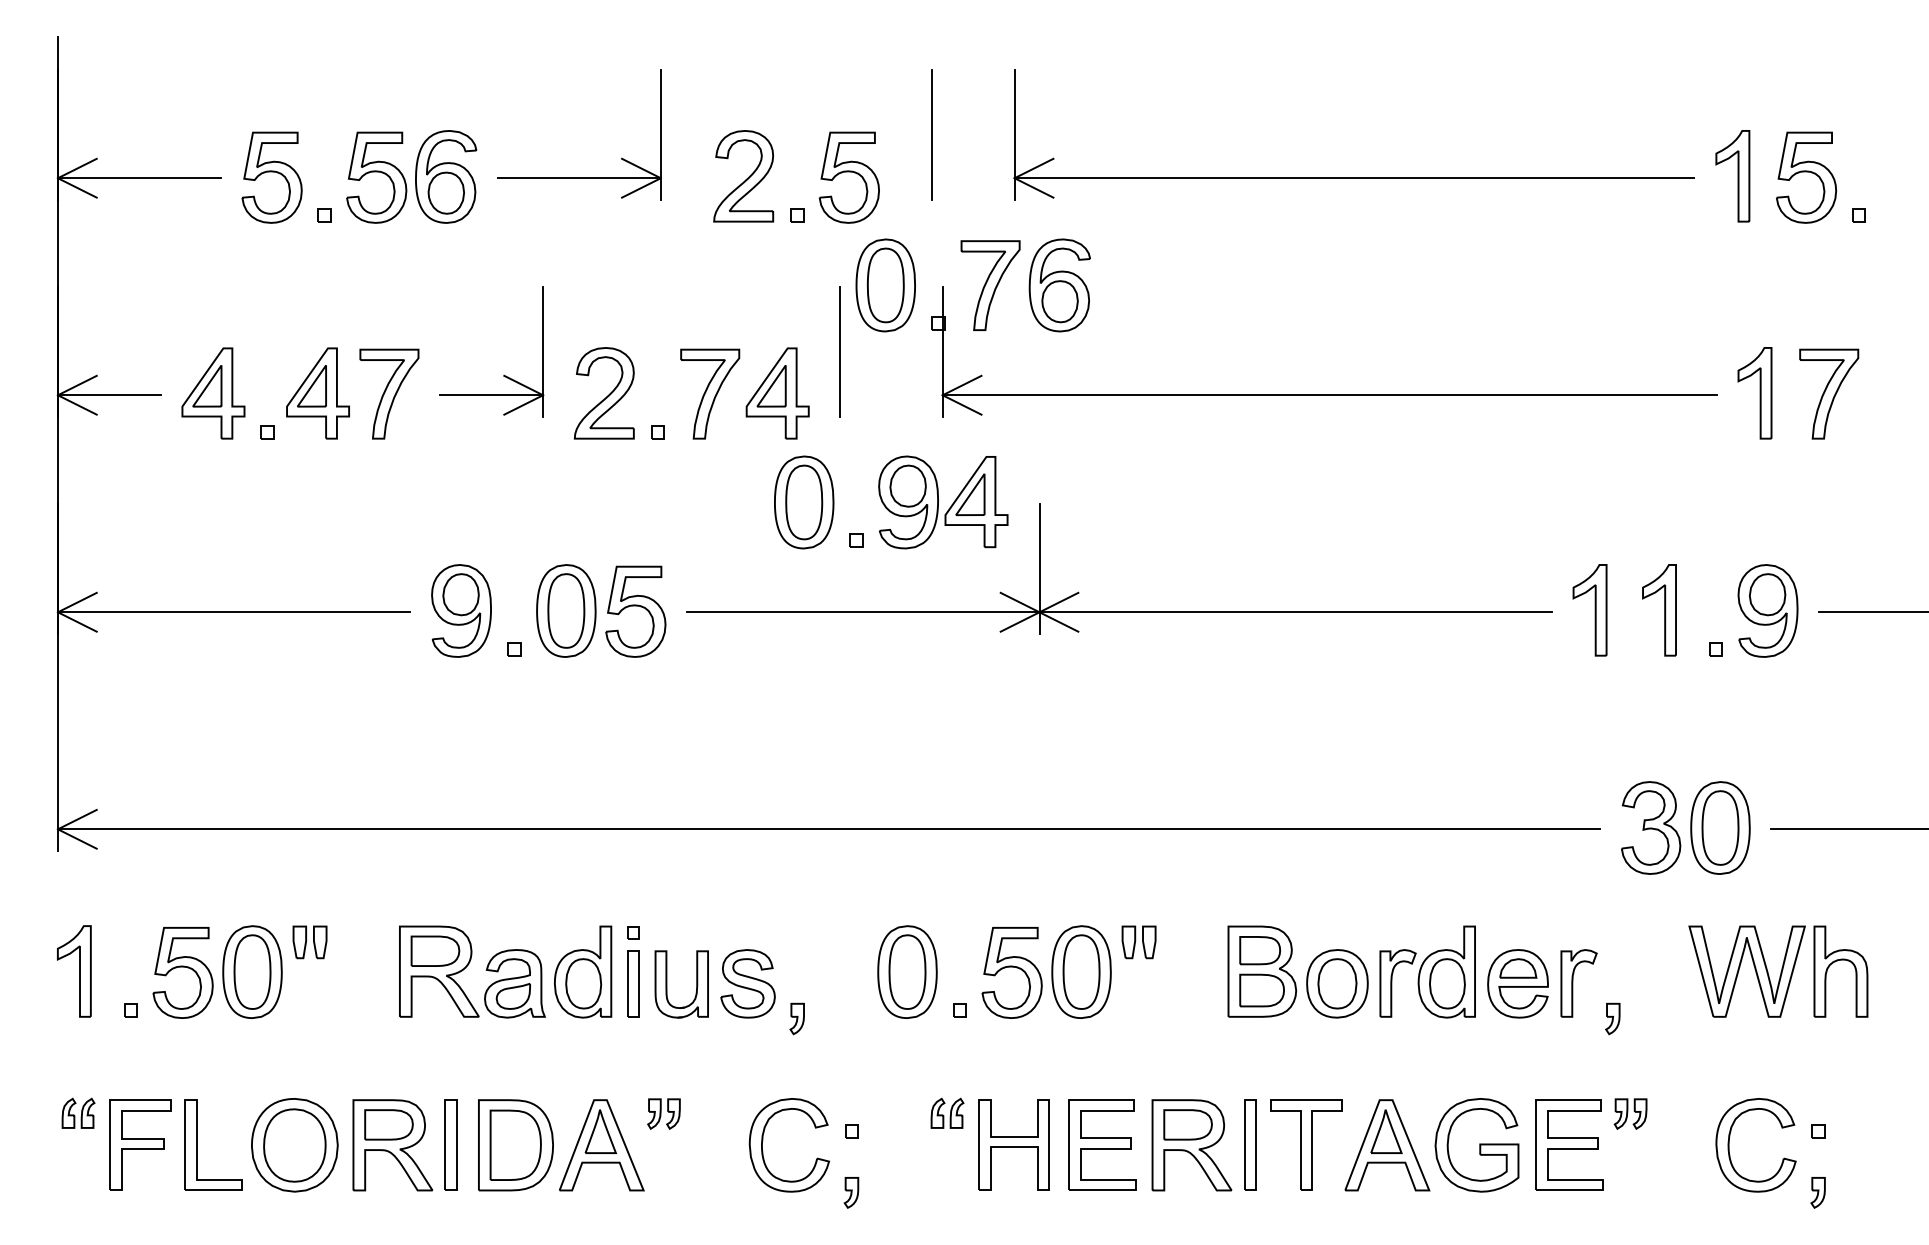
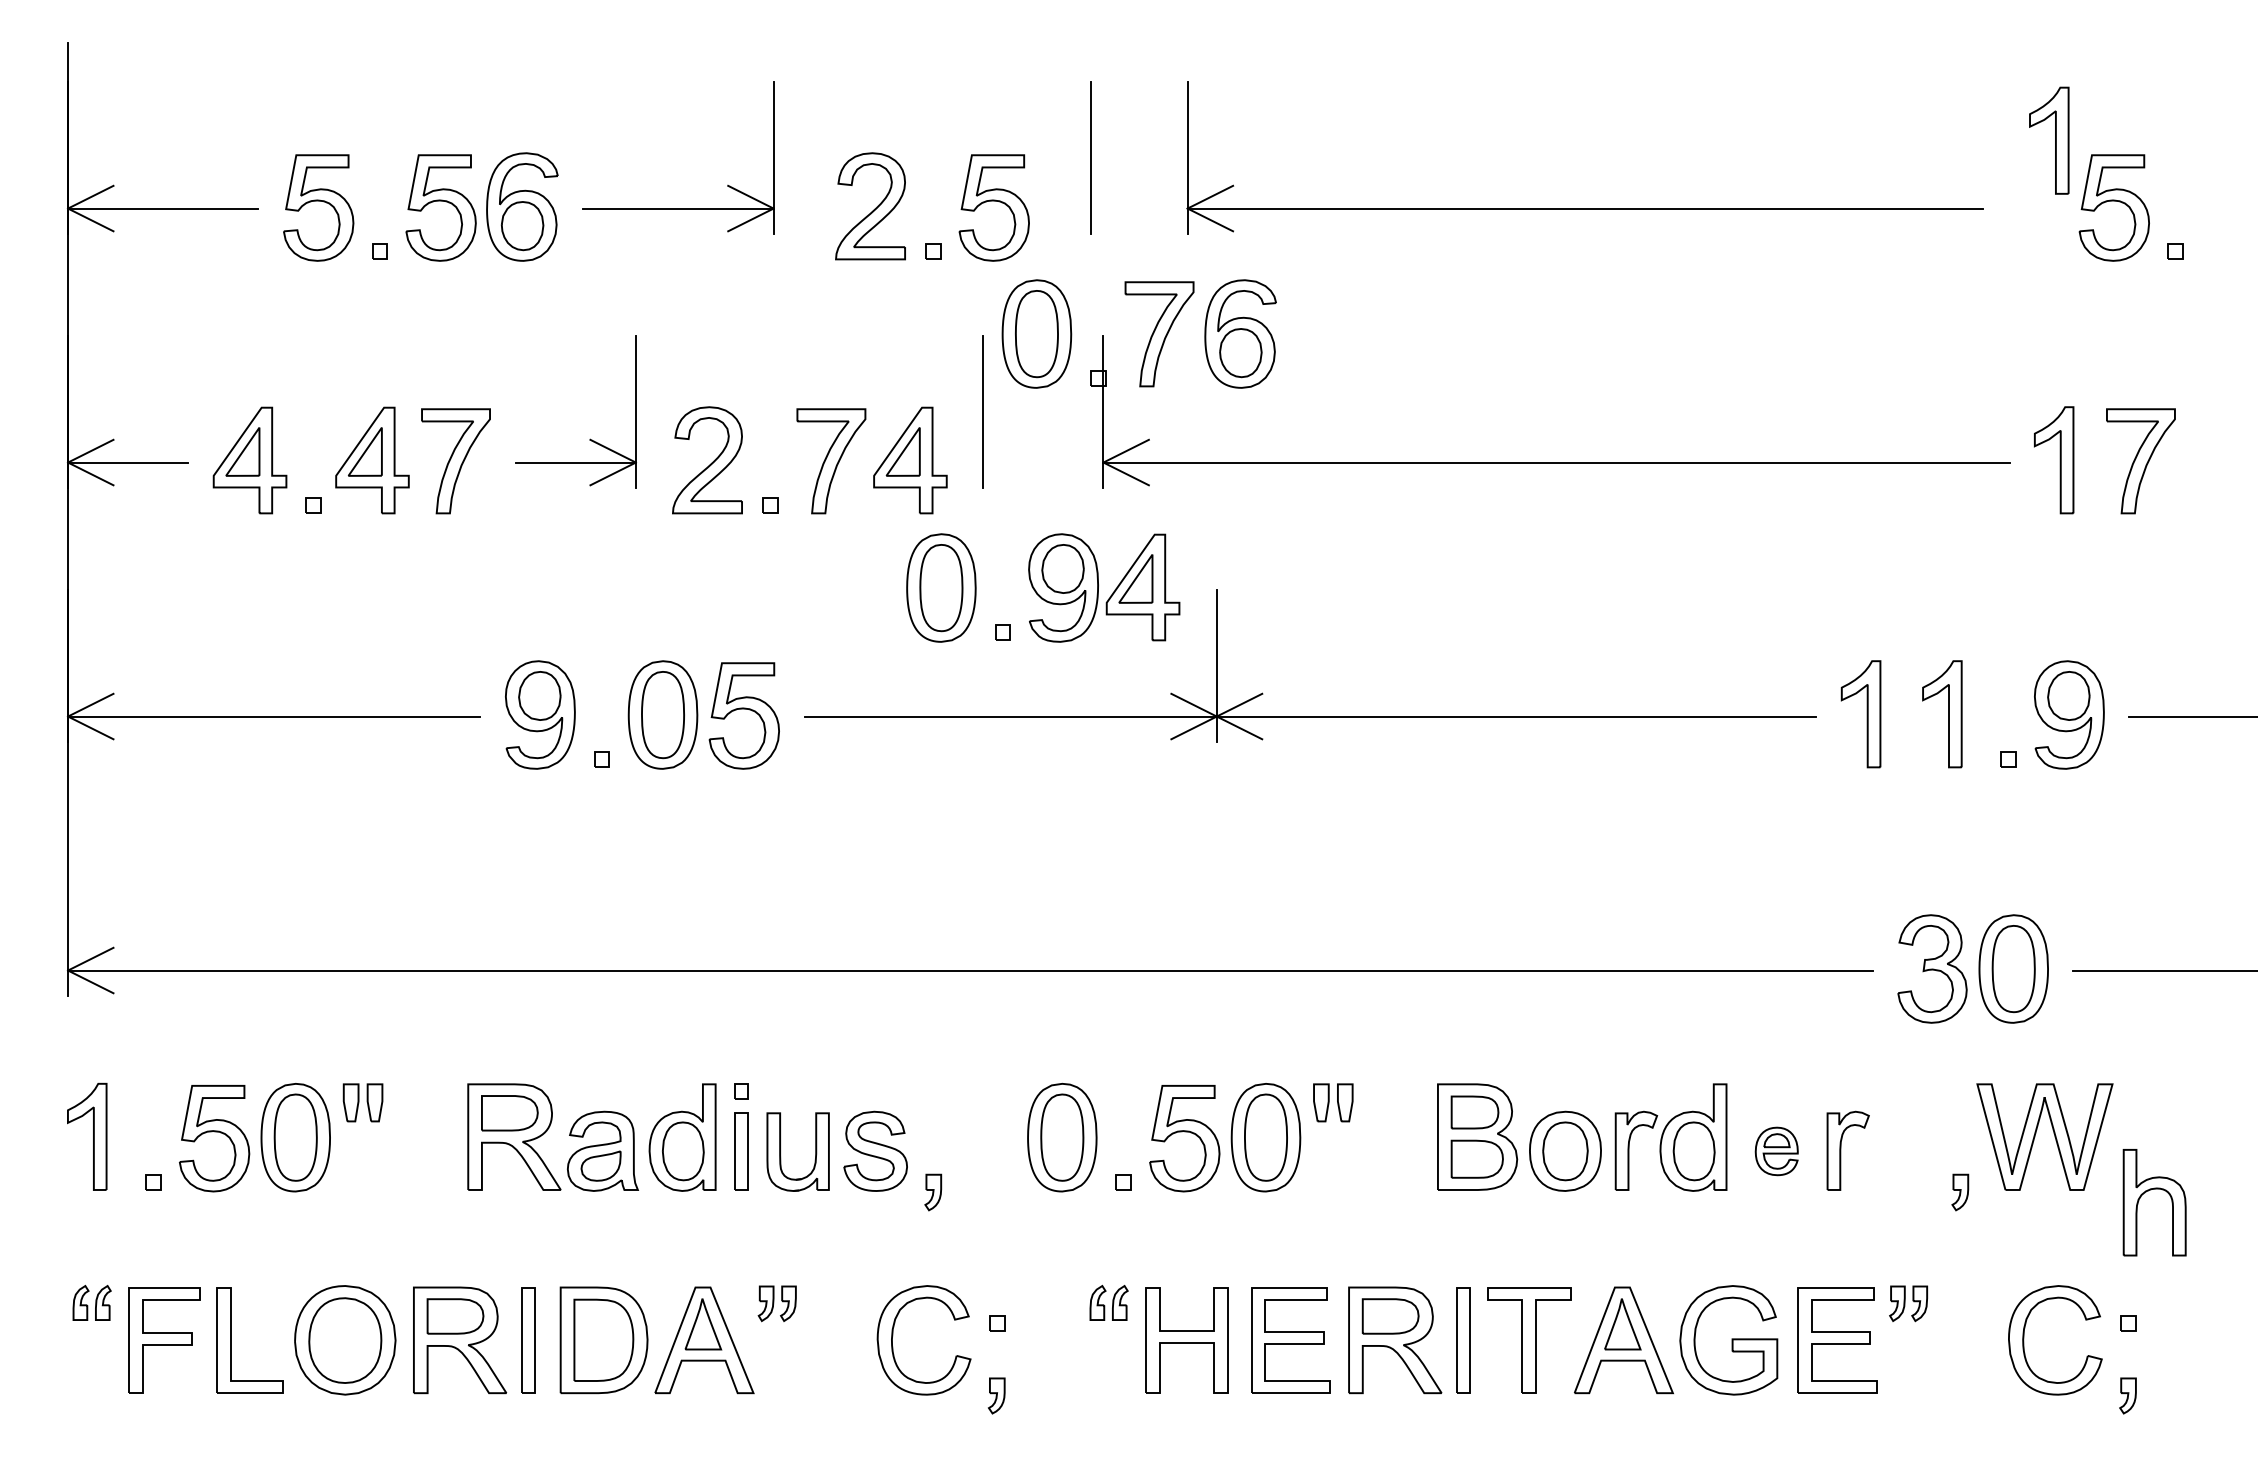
part: (1732, 176) -> (2048, 141), moved
part: (1835, 962) -> (2148, 1191), moved
part: (1517, 983) -> (1776, 1150), size x0.6
part: (1612, 1018) -> (1959, 1191), moved

